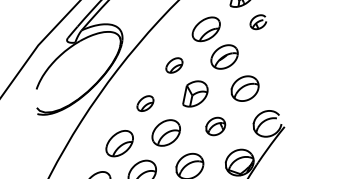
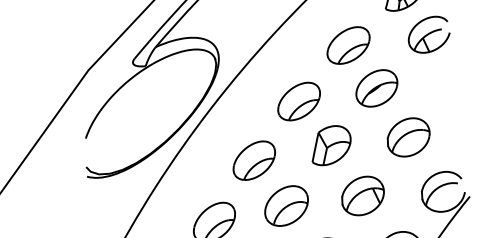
part: (258, 21) -> (429, 33), size x1.67
part: (174, 65) -> (299, 101), size x1.67
part: (145, 103) -> (254, 160), size x1.67
part: (215, 126) -> (362, 195), size x1.43

